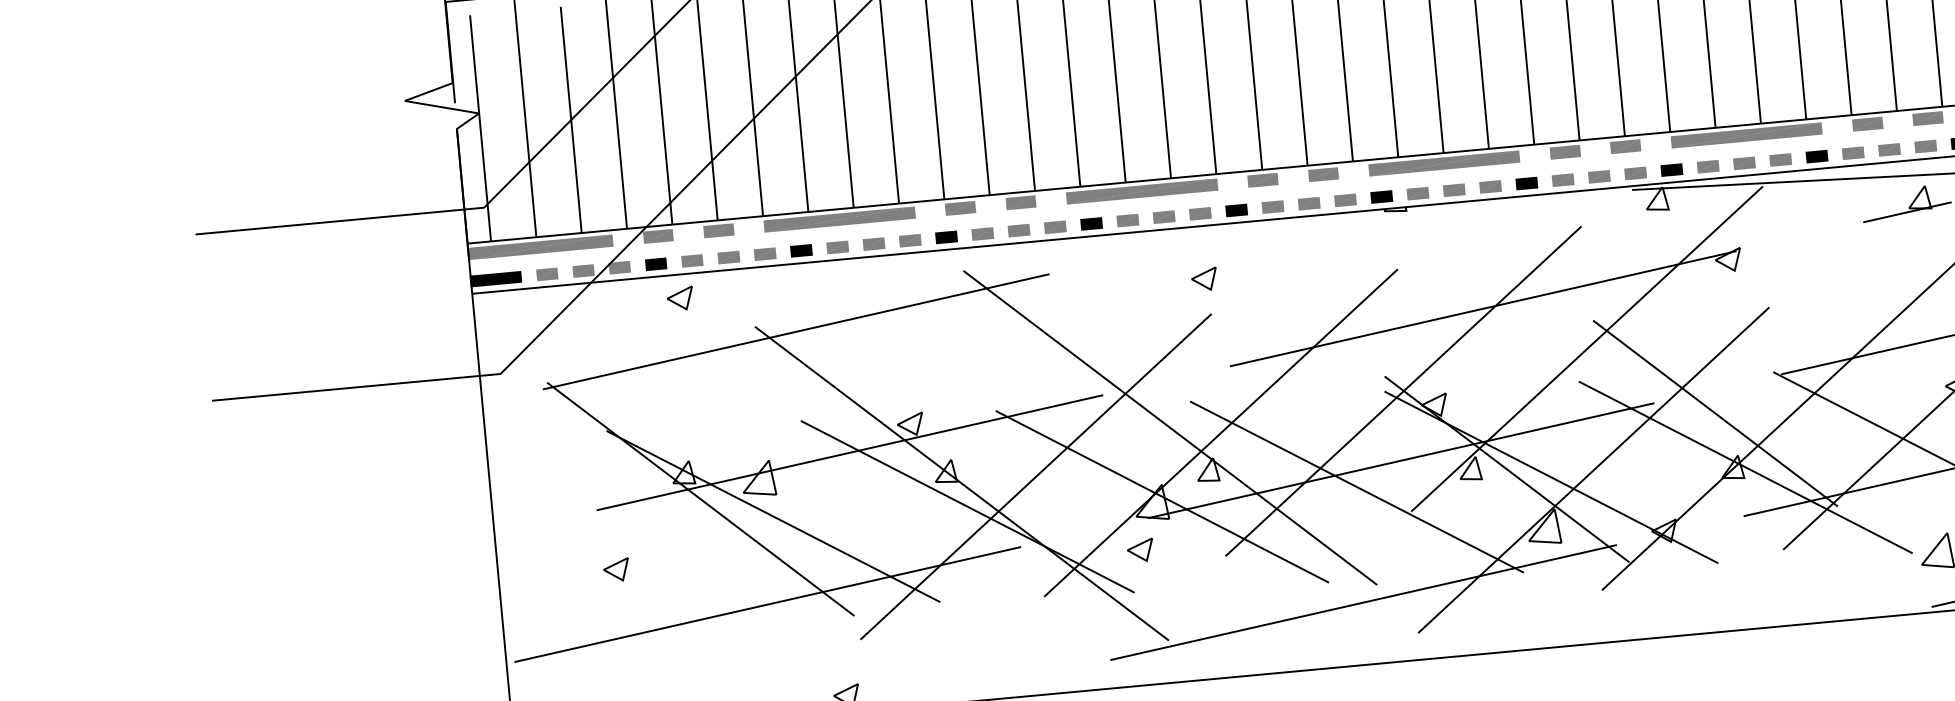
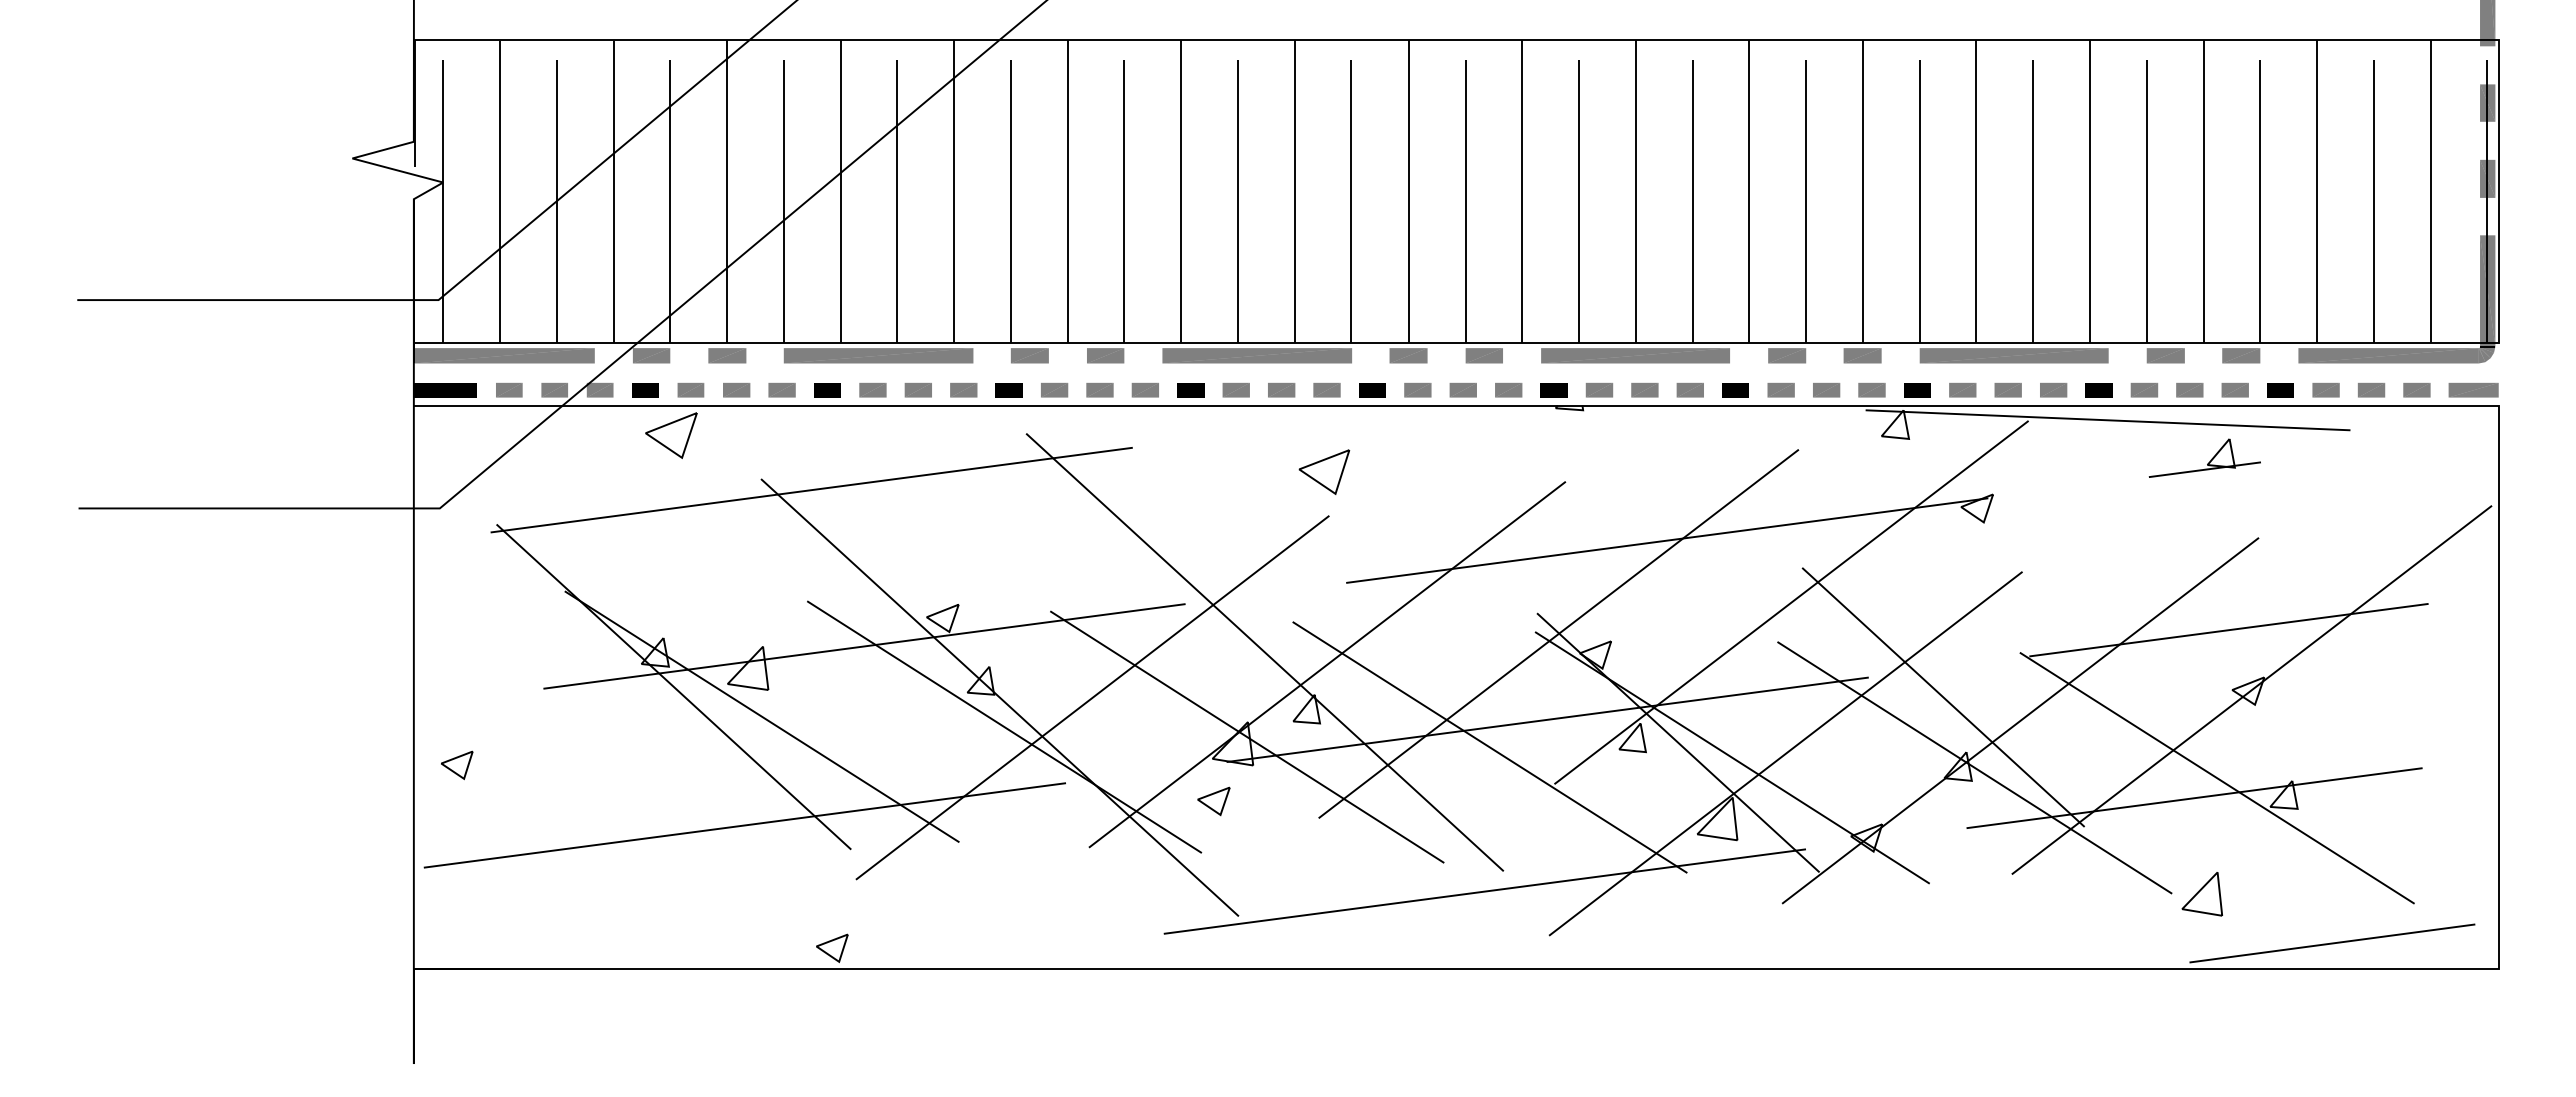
part: (1204, 278) -> (1324, 471), size x1.6
part: (680, 298) -> (671, 435), size x1.6
part: (616, 570) -> (457, 765), moved

